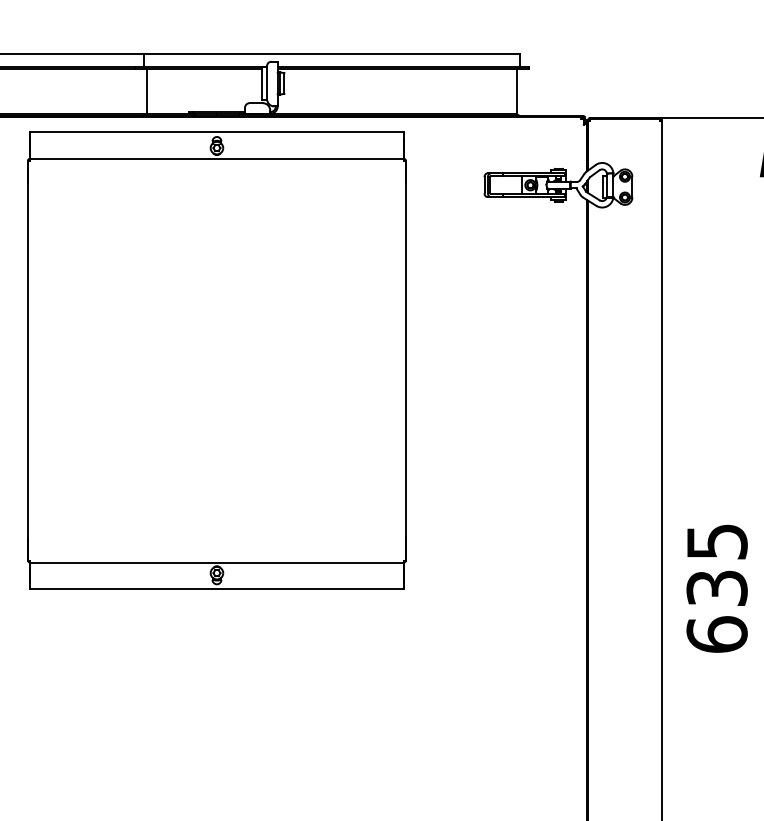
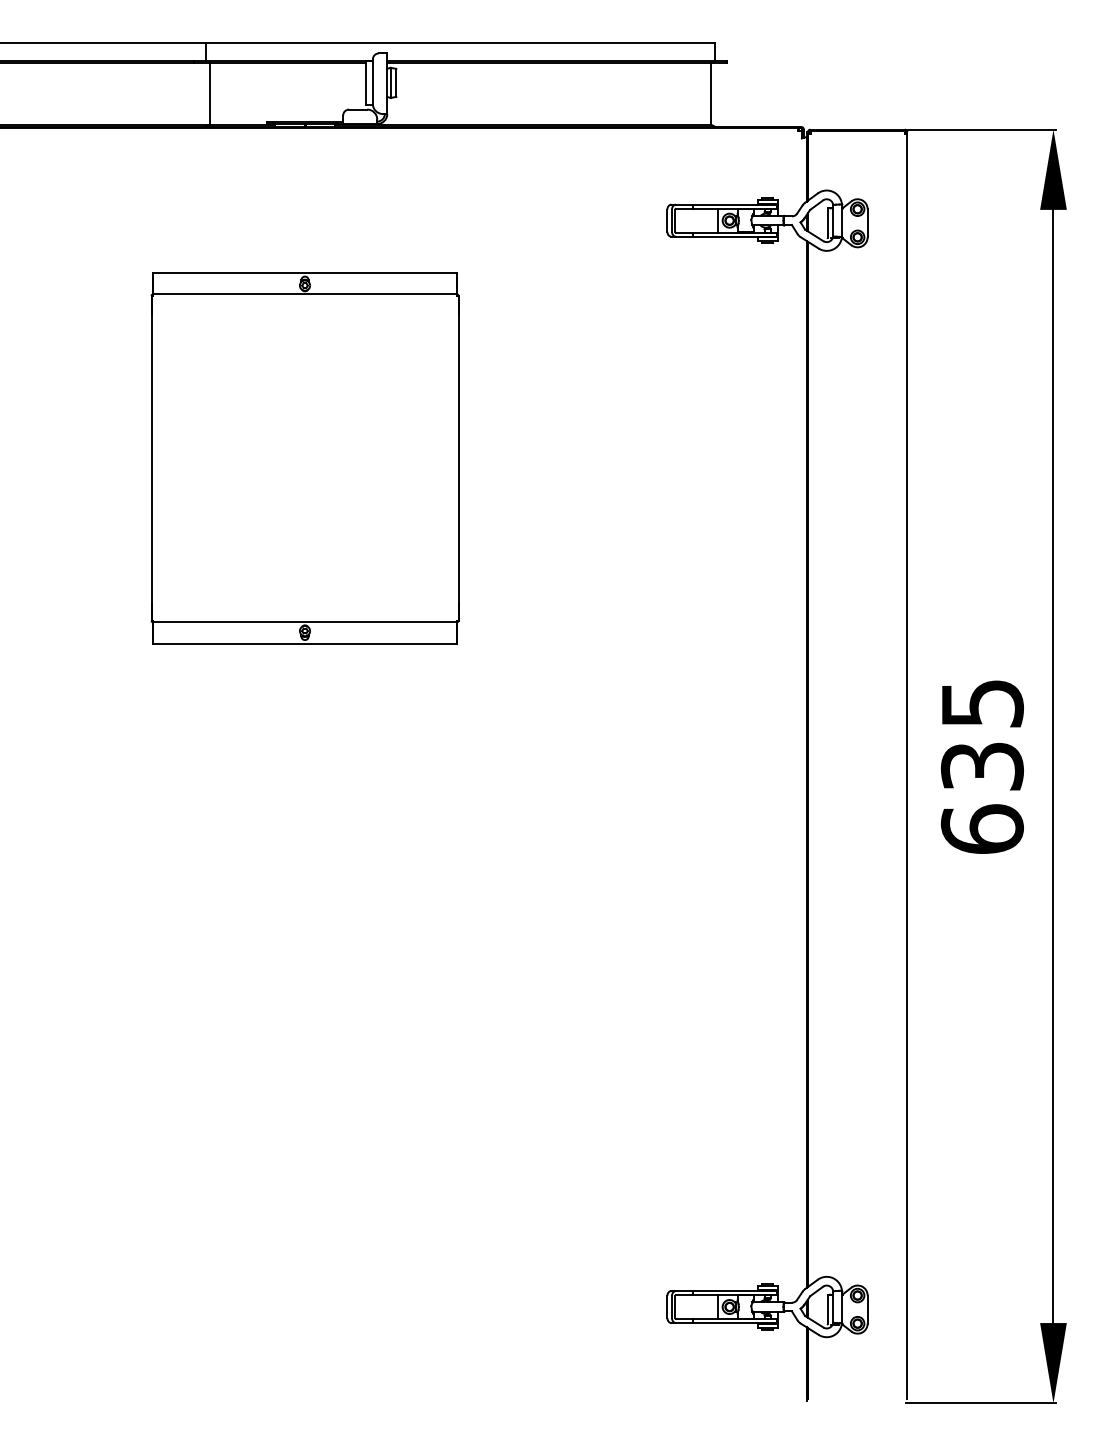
part: (216, 360) -> (304, 458), size x0.6

